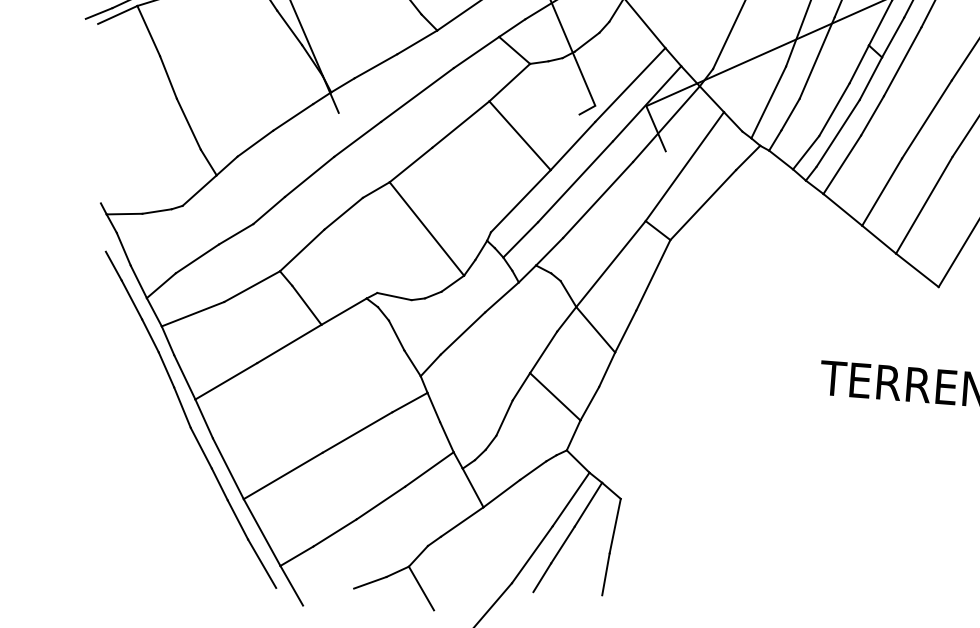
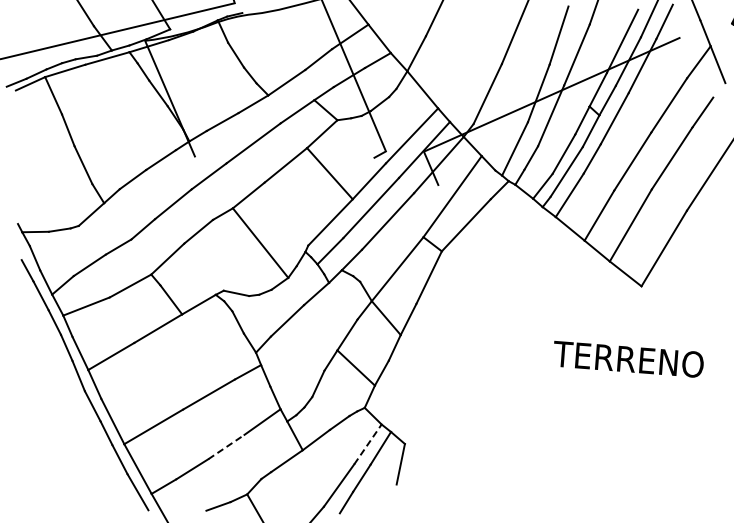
line: (571, 499) -> (368, 444), solid -> dashed
line: (381, 503) -> (226, 447), solid -> dashed
line: (605, 573) -> (393, 499), removed

